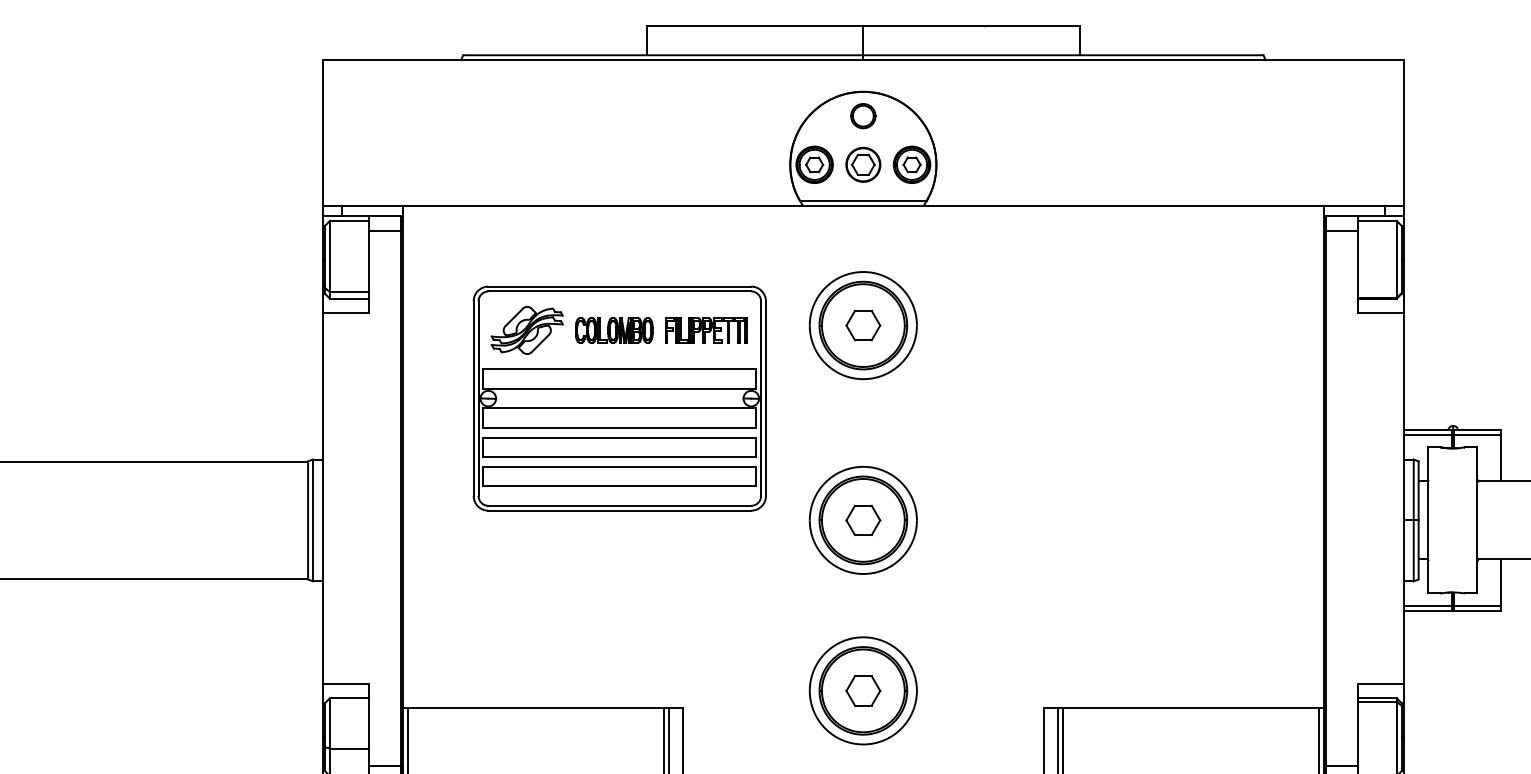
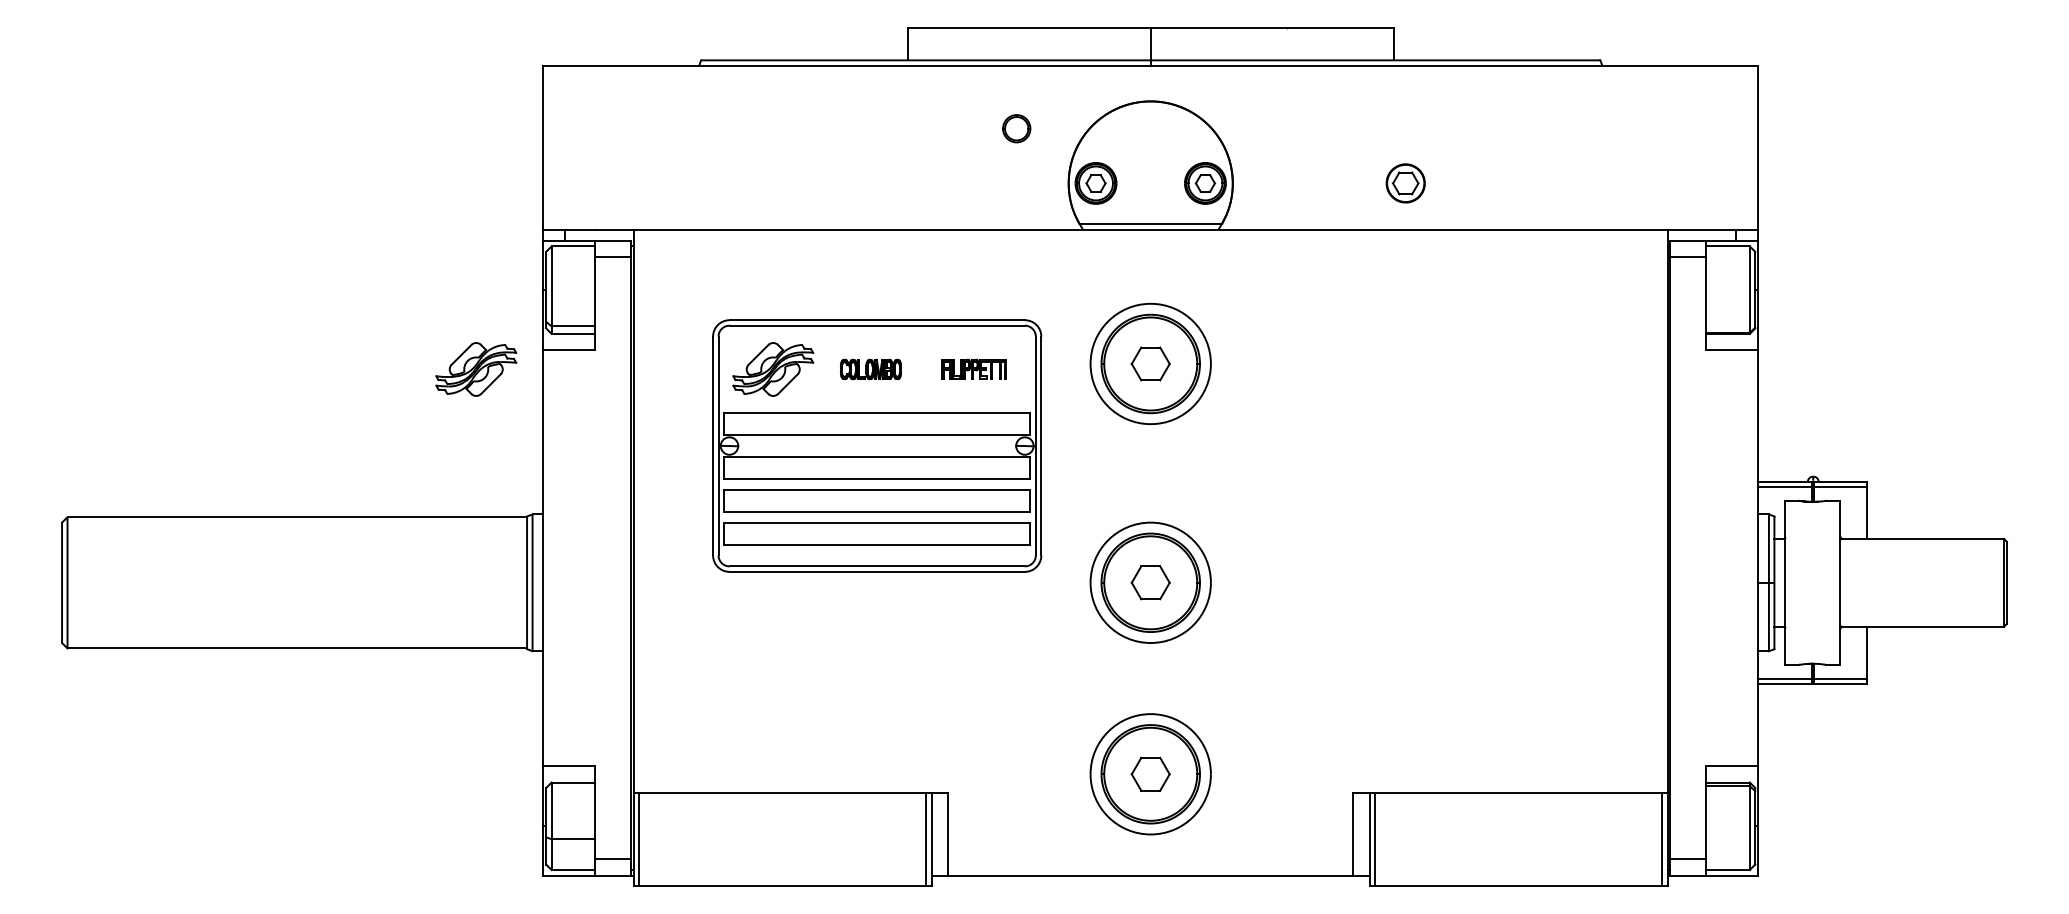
part: (863, 115) -> (1016, 128), moved
part: (863, 164) -> (1405, 183), moved
part: (706, 329) -> (974, 368), size x0.7
part: (263, 330) -> (476, 369), added
part: (613, 330) -> (870, 369), size x0.7

